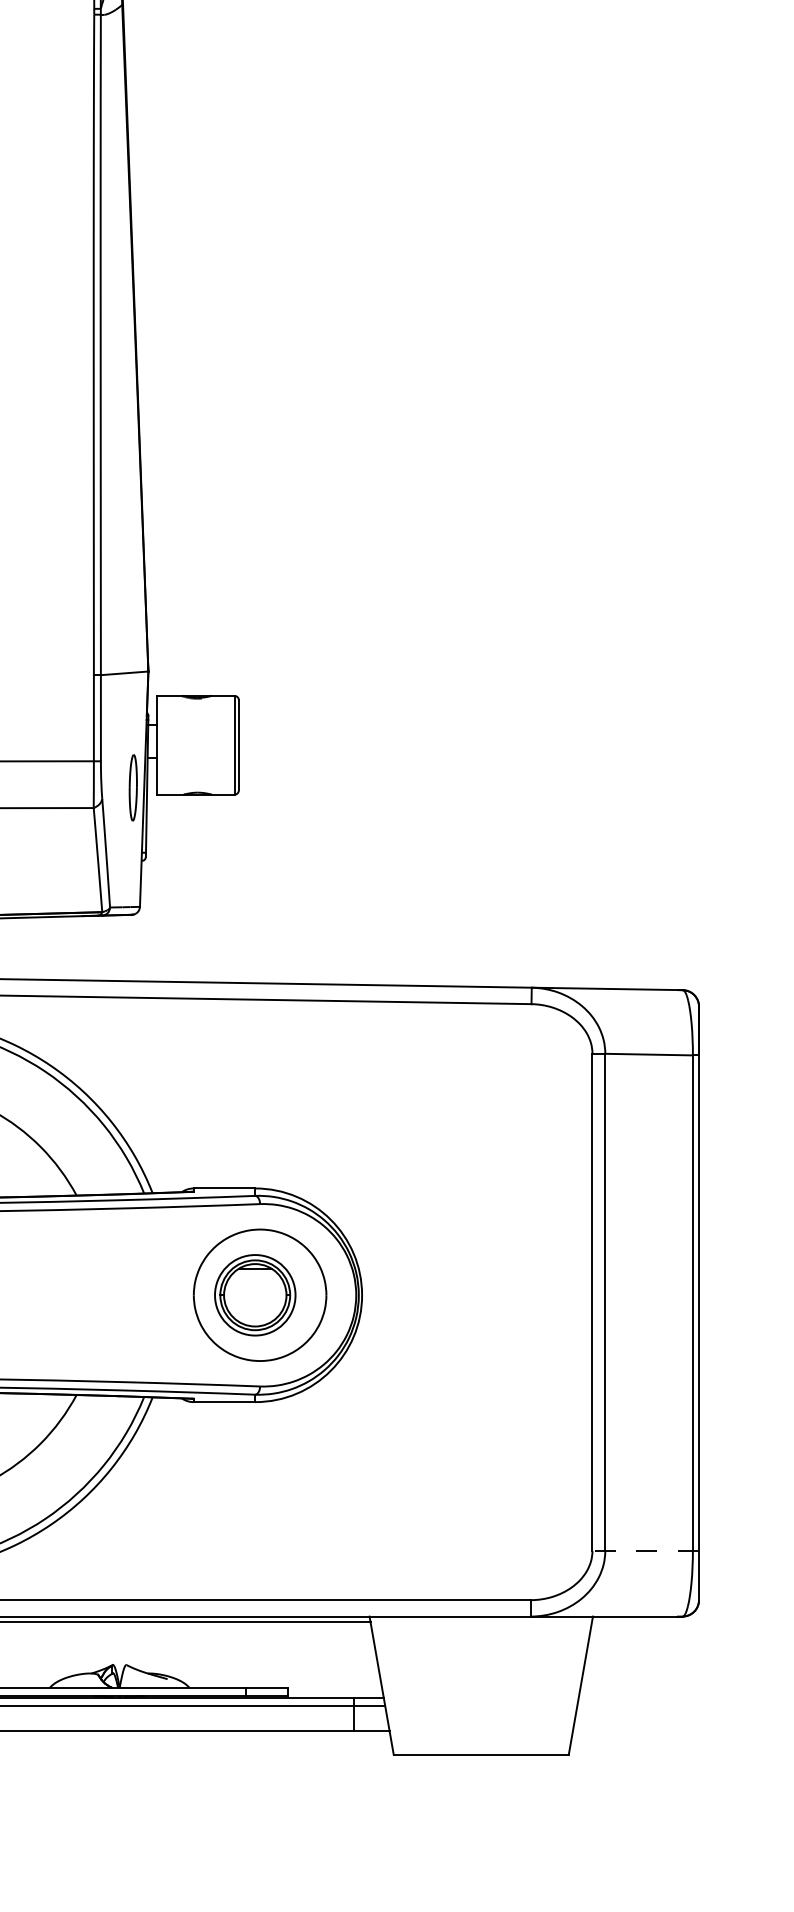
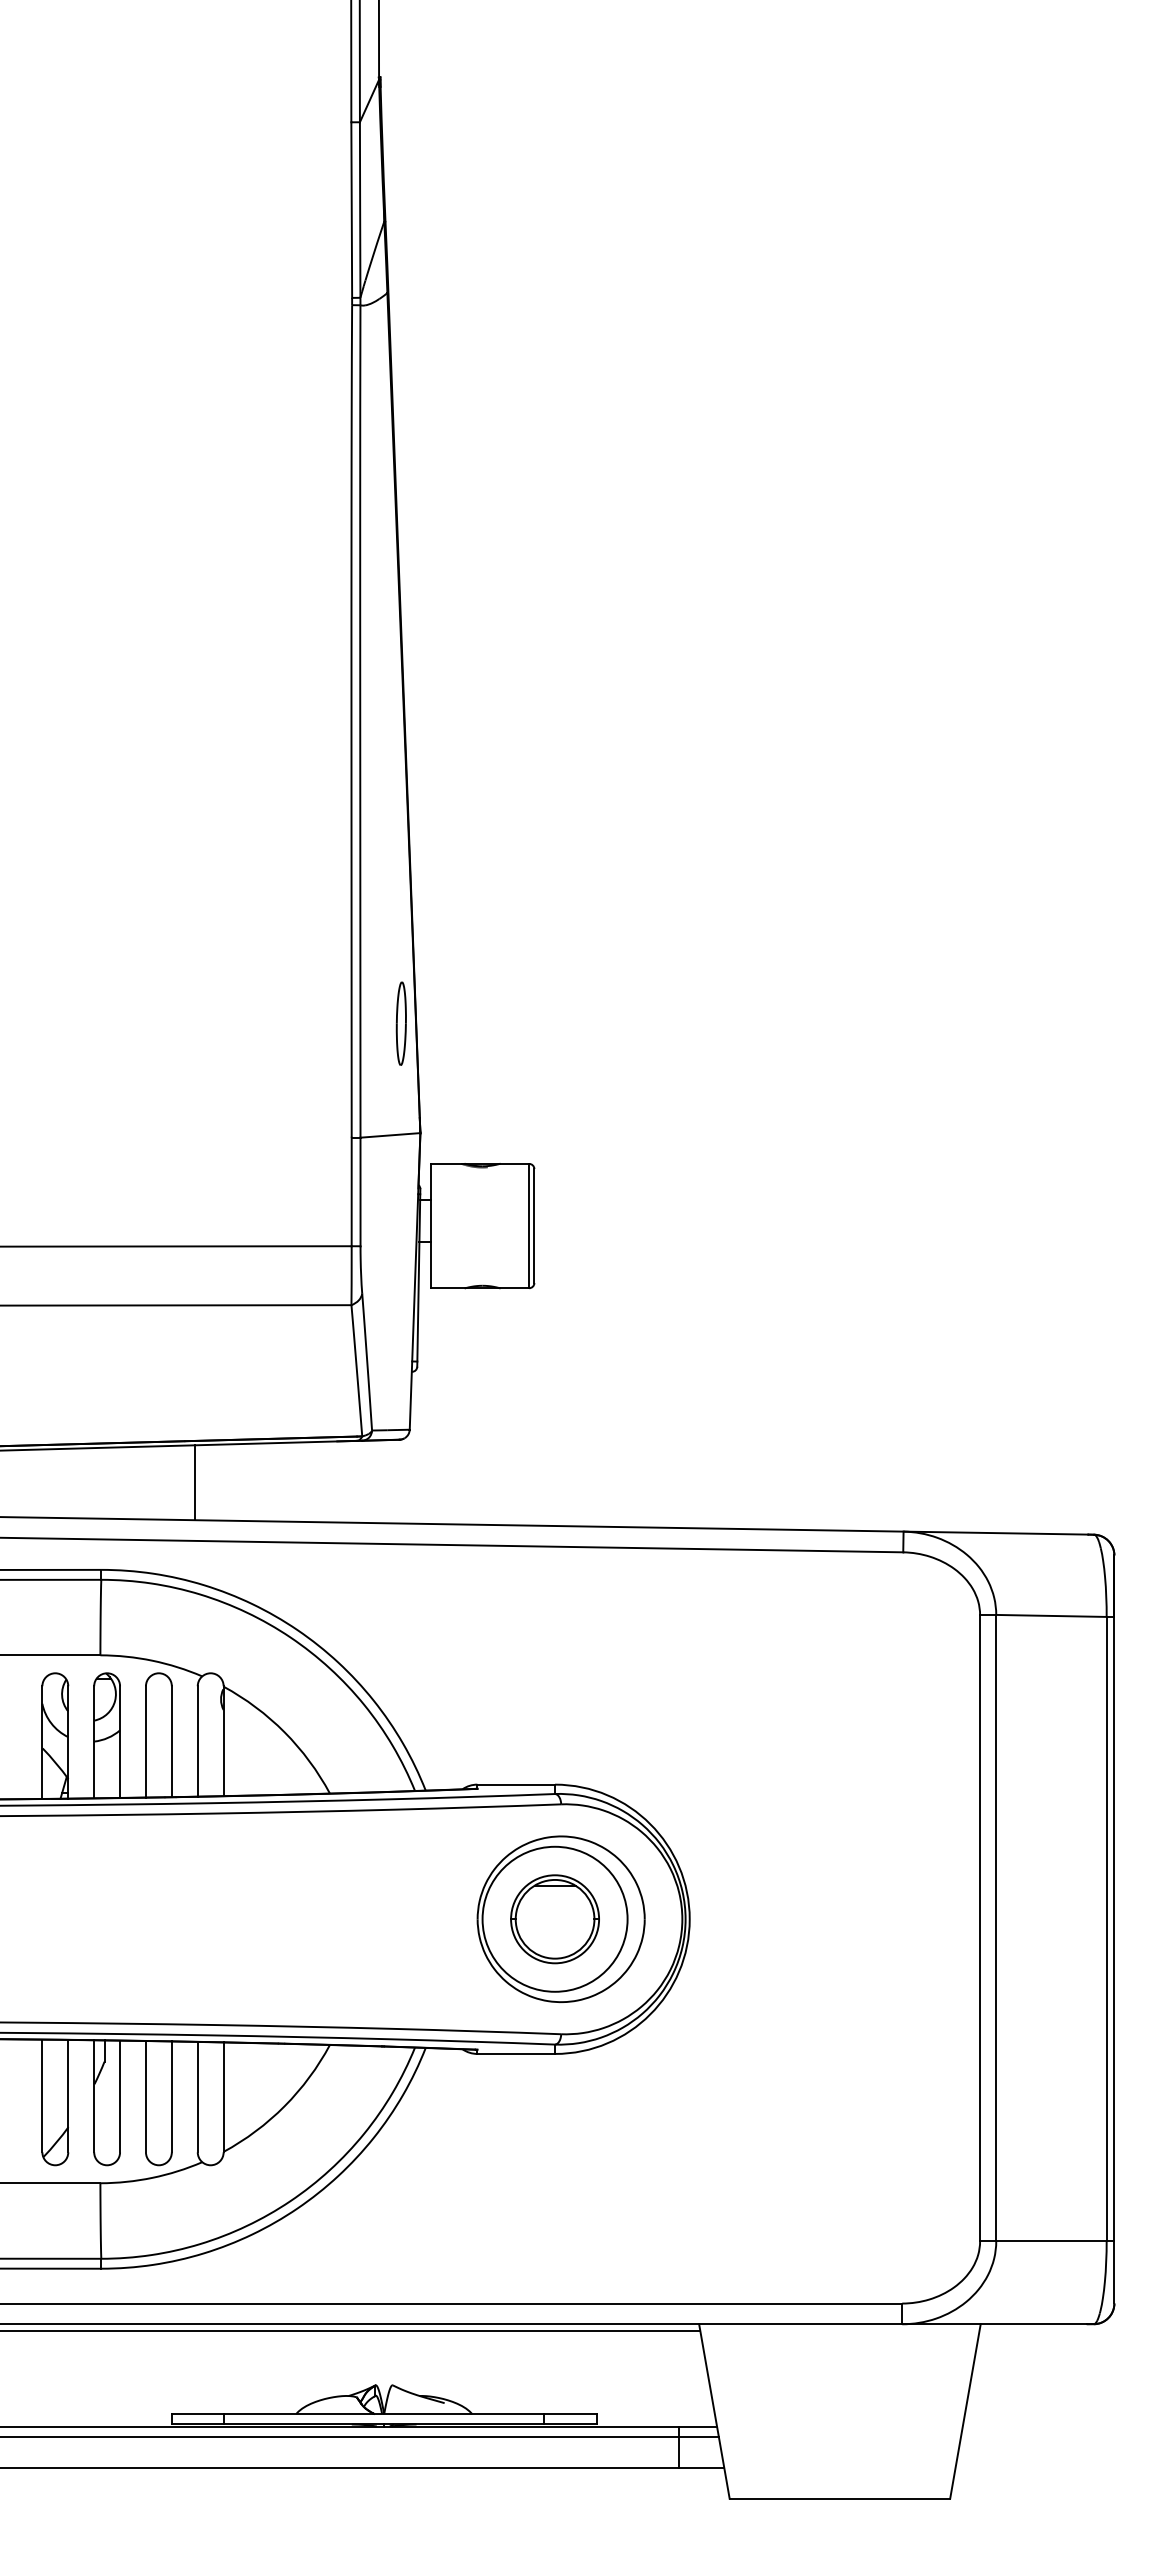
part: (132, 787) -> (400, 1023), moved
circle: (254, 1294) -> (554, 1918), size x1.43
line: (645, 1550) -> (1046, 2241), dashed -> solid

